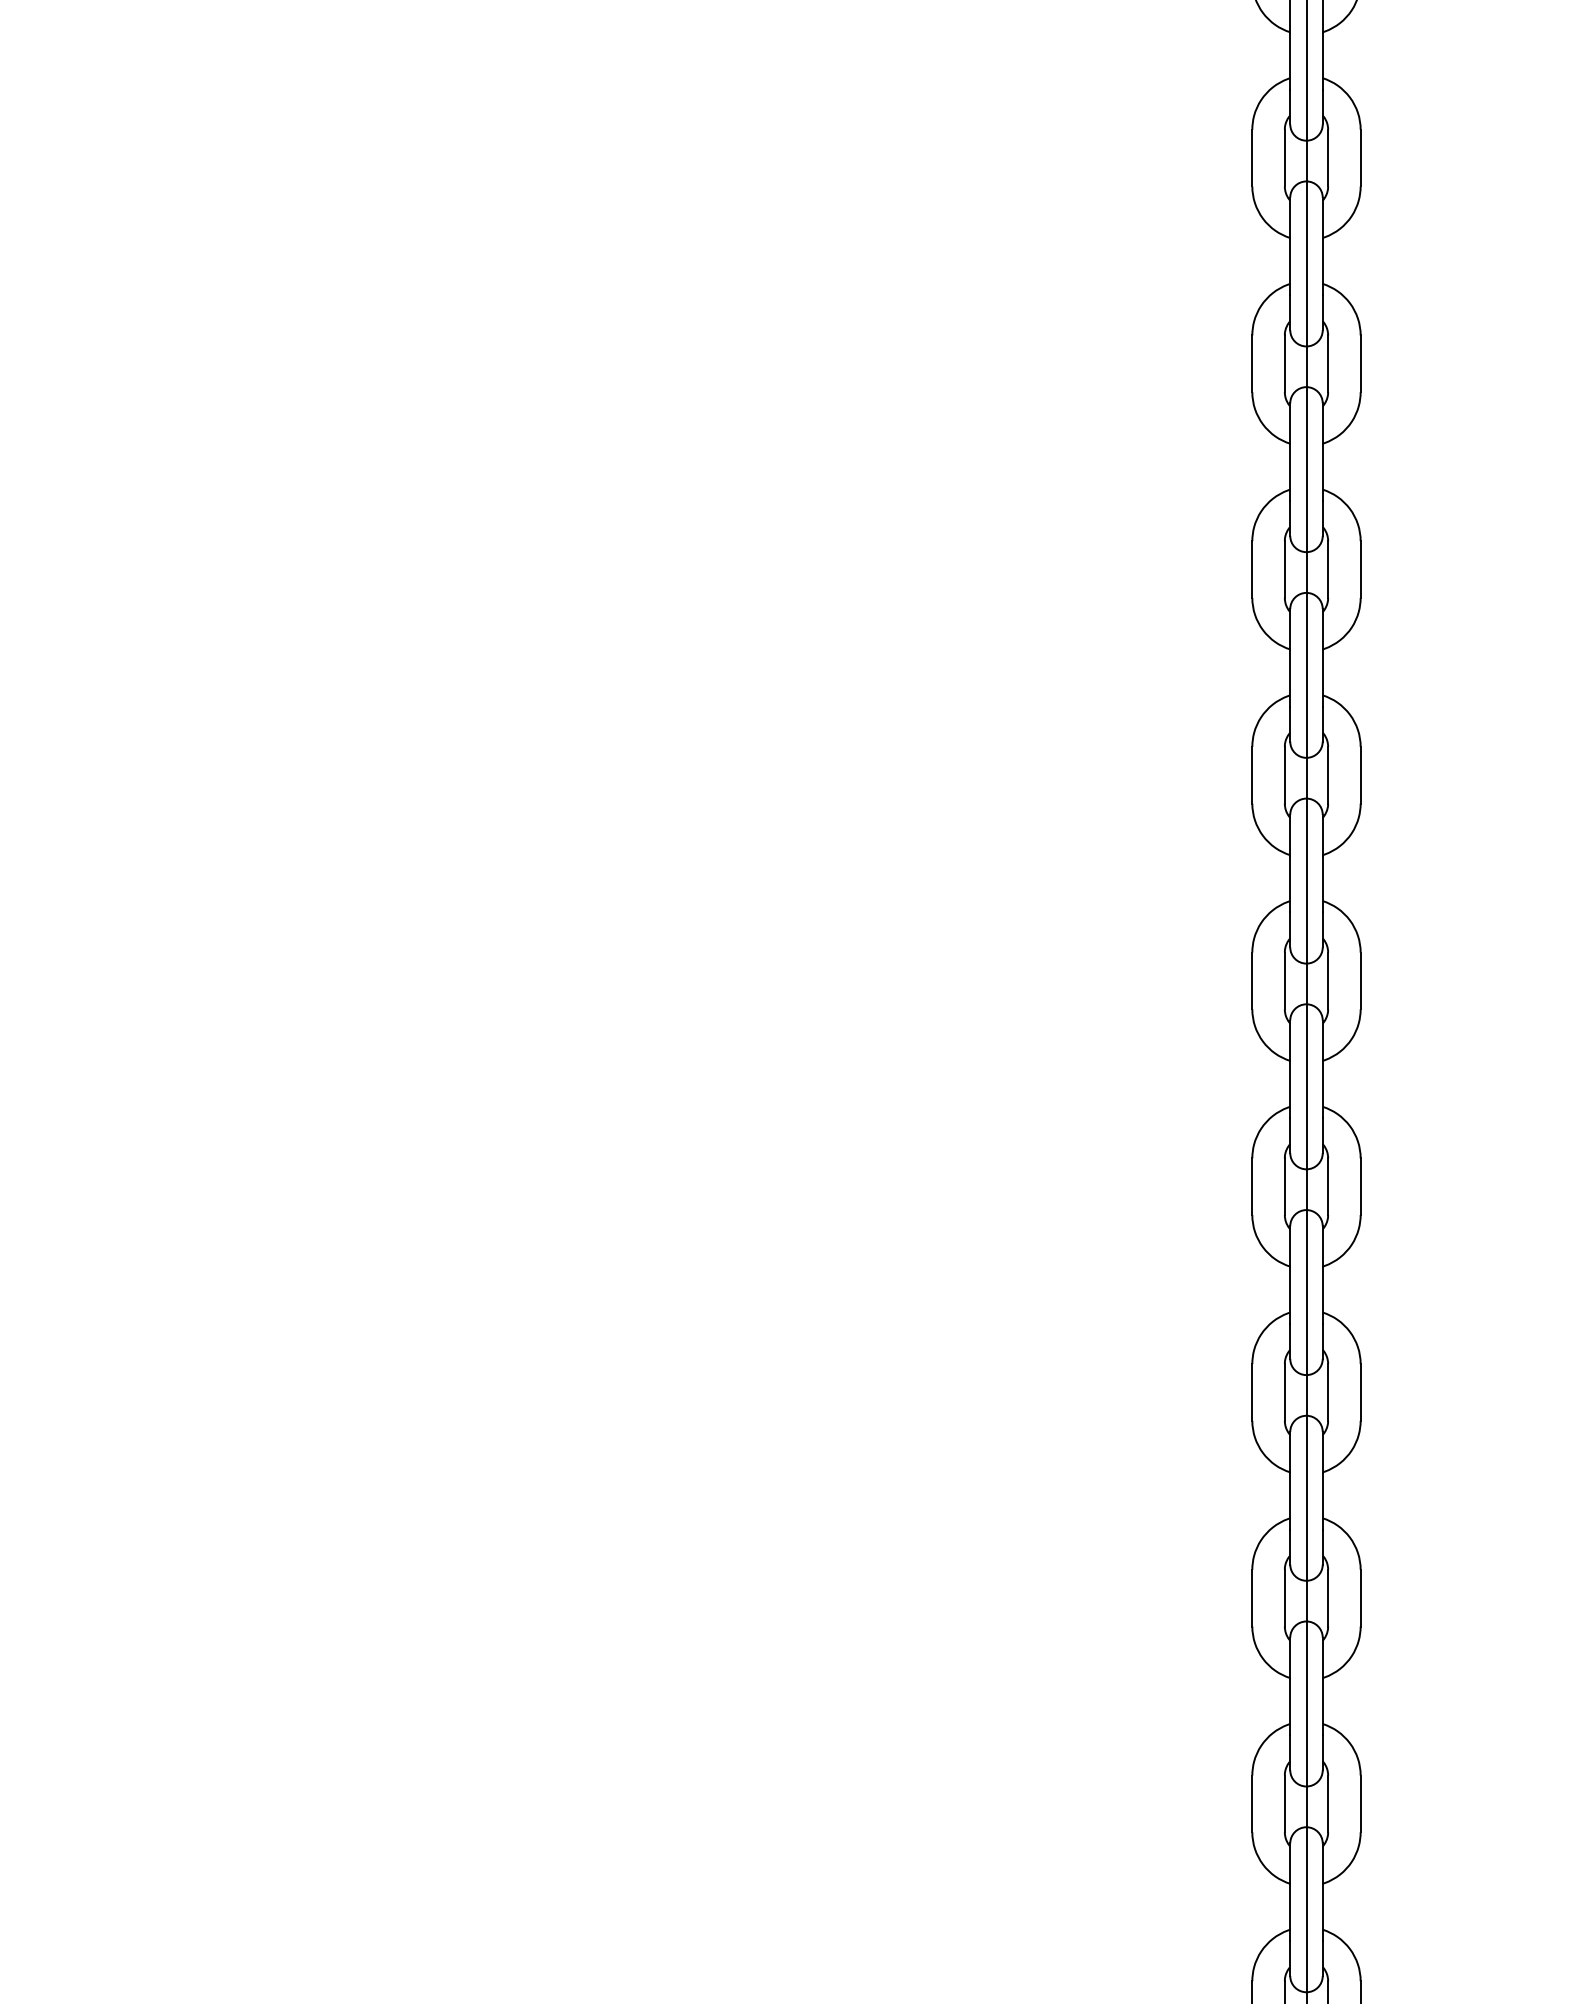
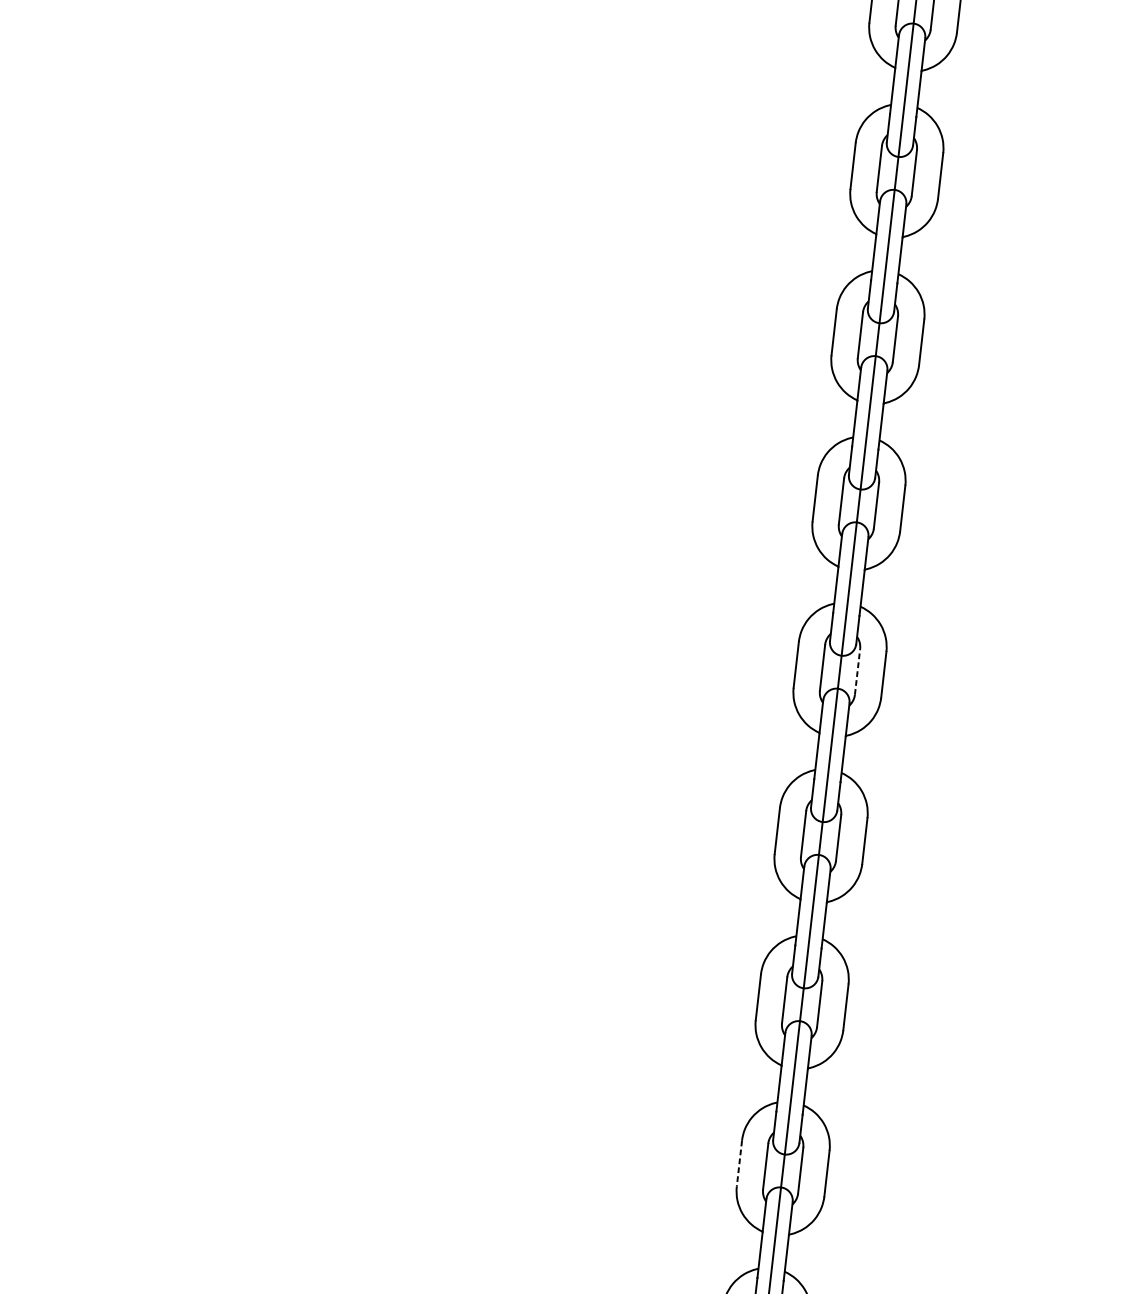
line: (1328, 1186) -> (857, 671), solid -> dashed
line: (1252, 1804) -> (739, 1164), solid -> dashed

